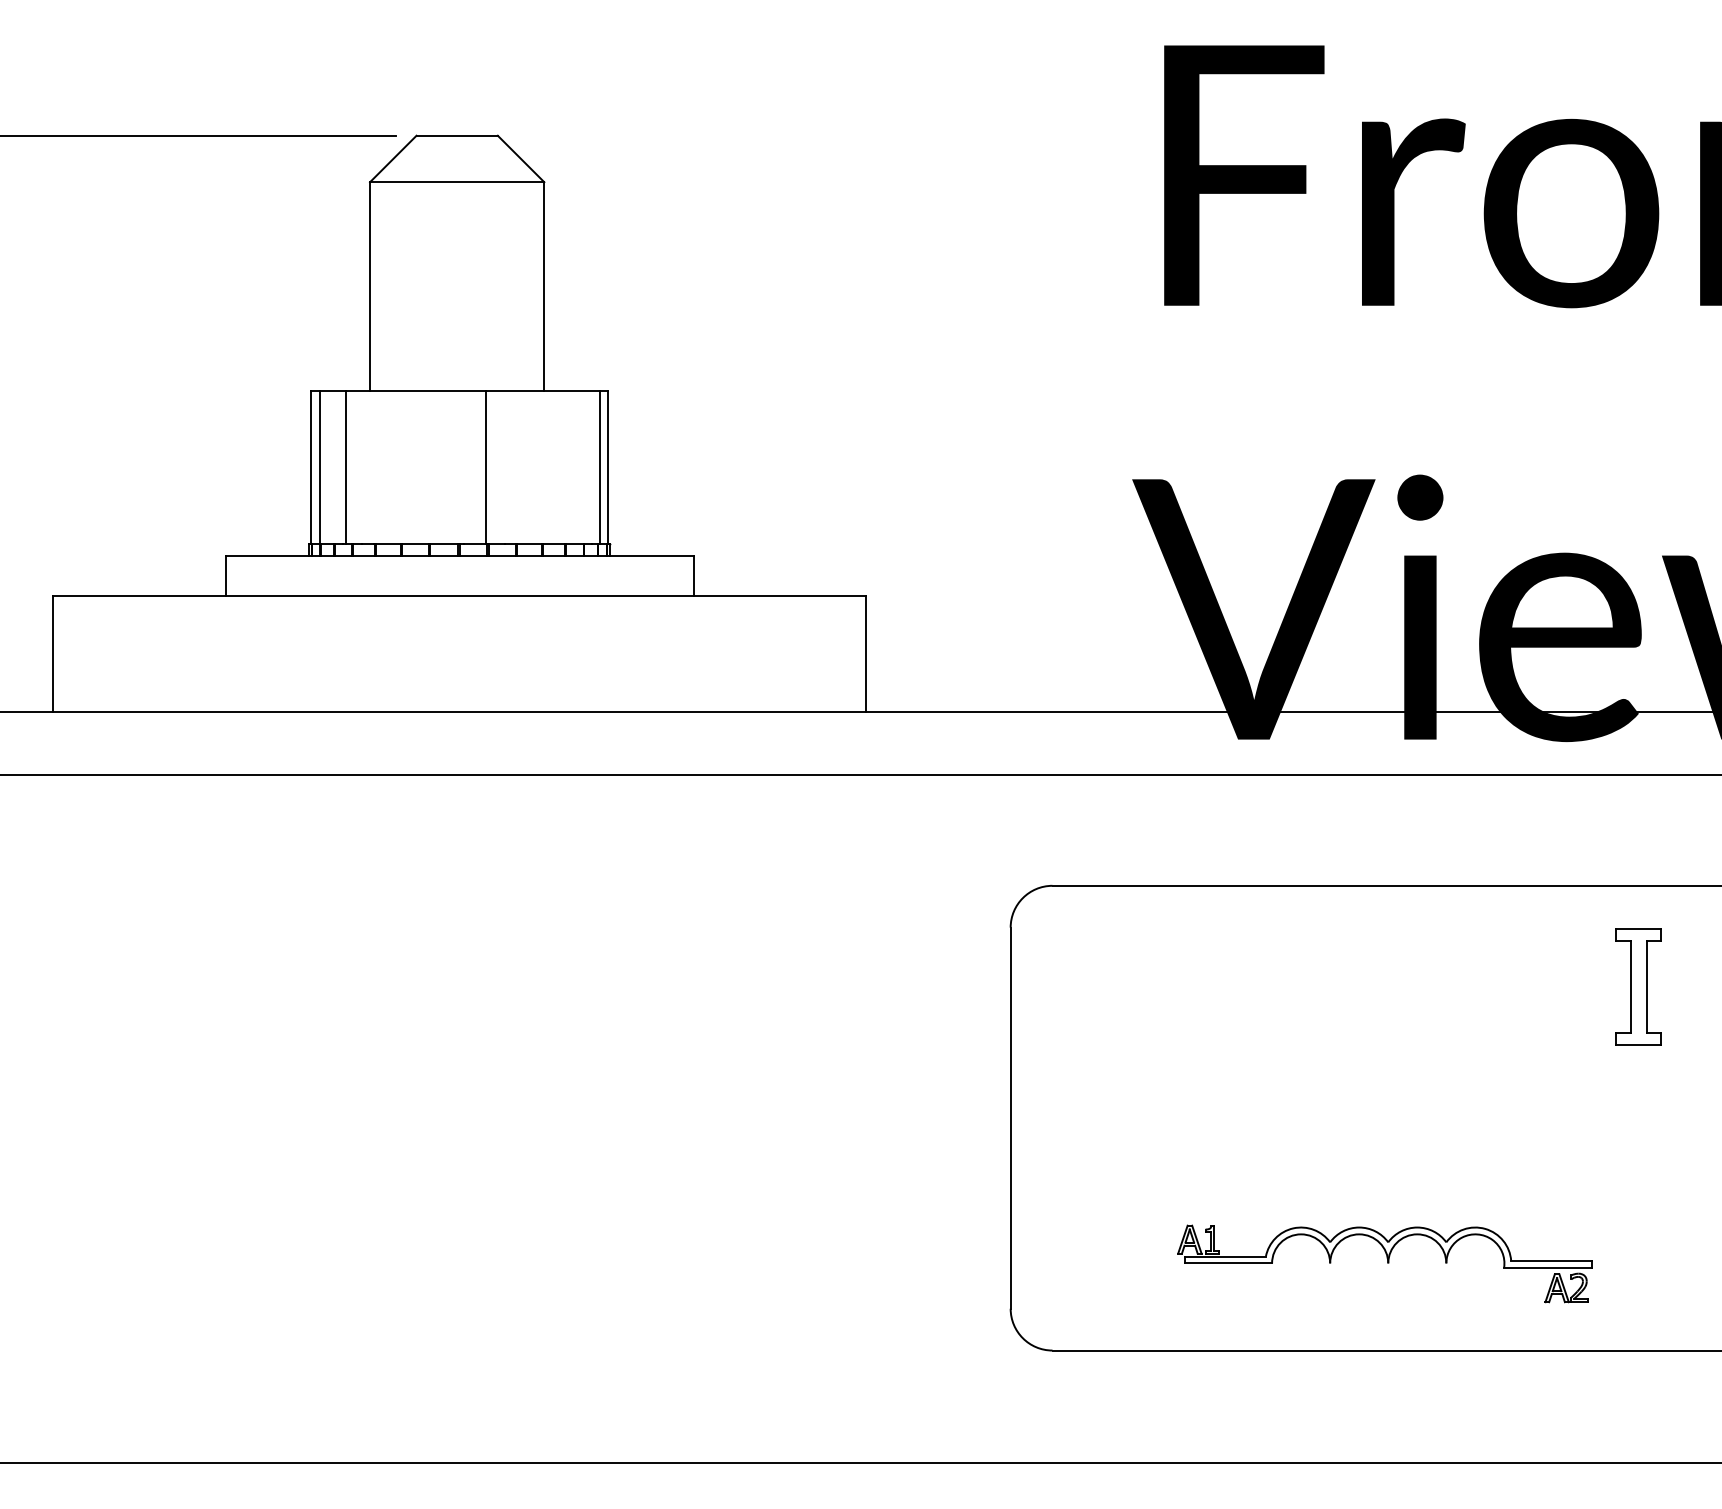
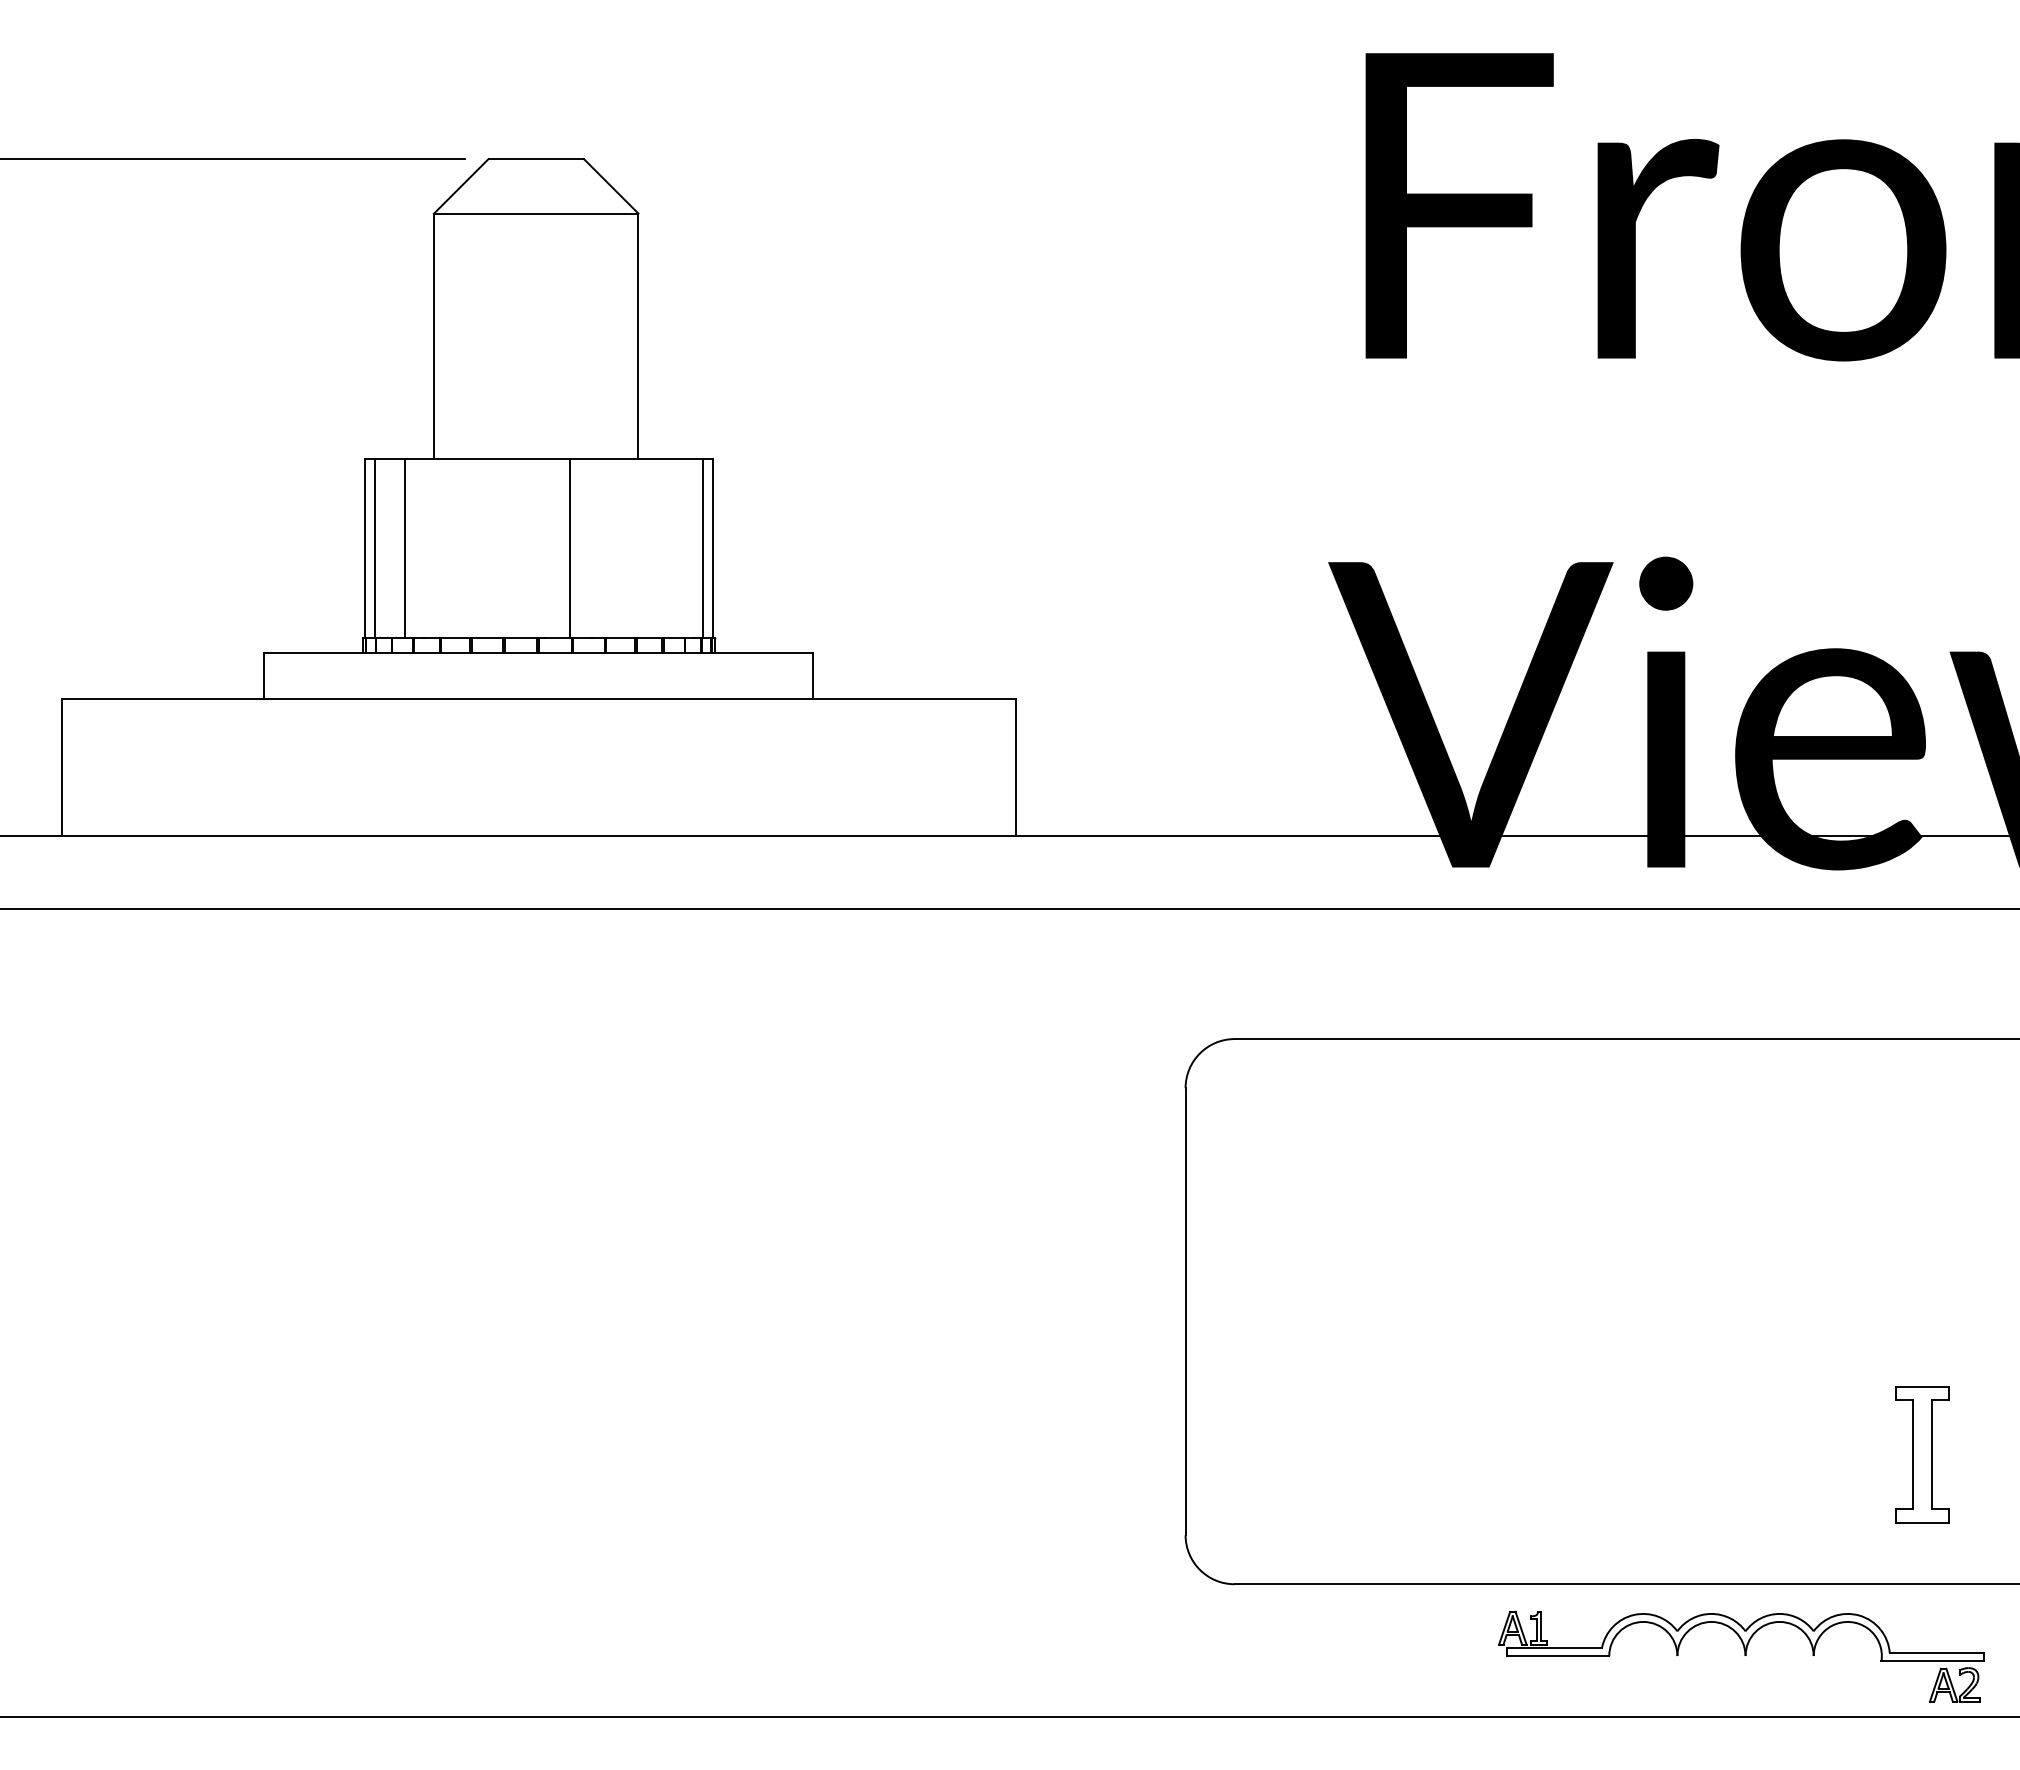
part: (1638, 986) -> (1922, 1454), moved
part: (1384, 1263) -> (1741, 1656), moved

